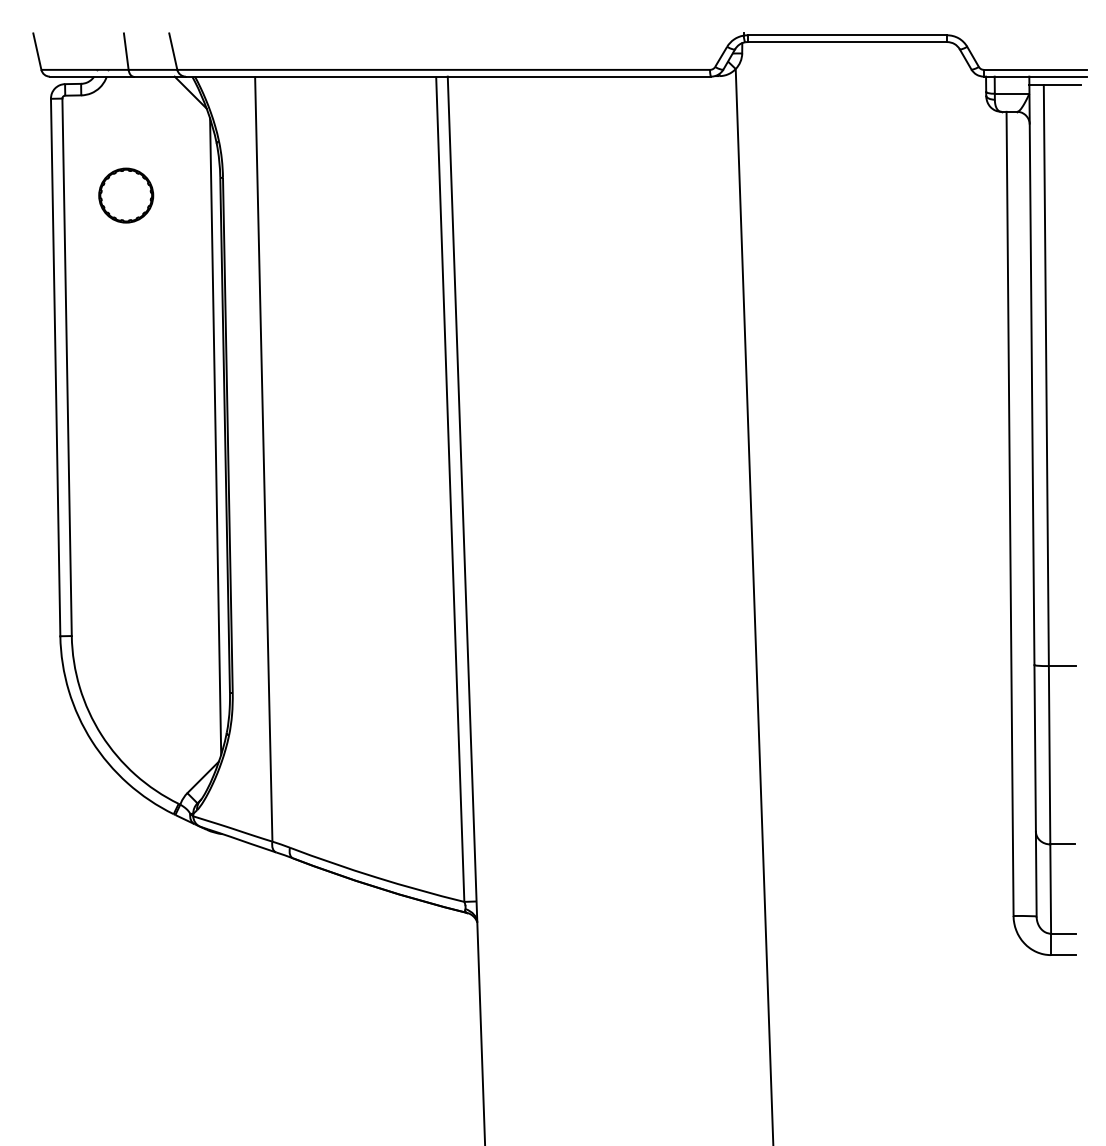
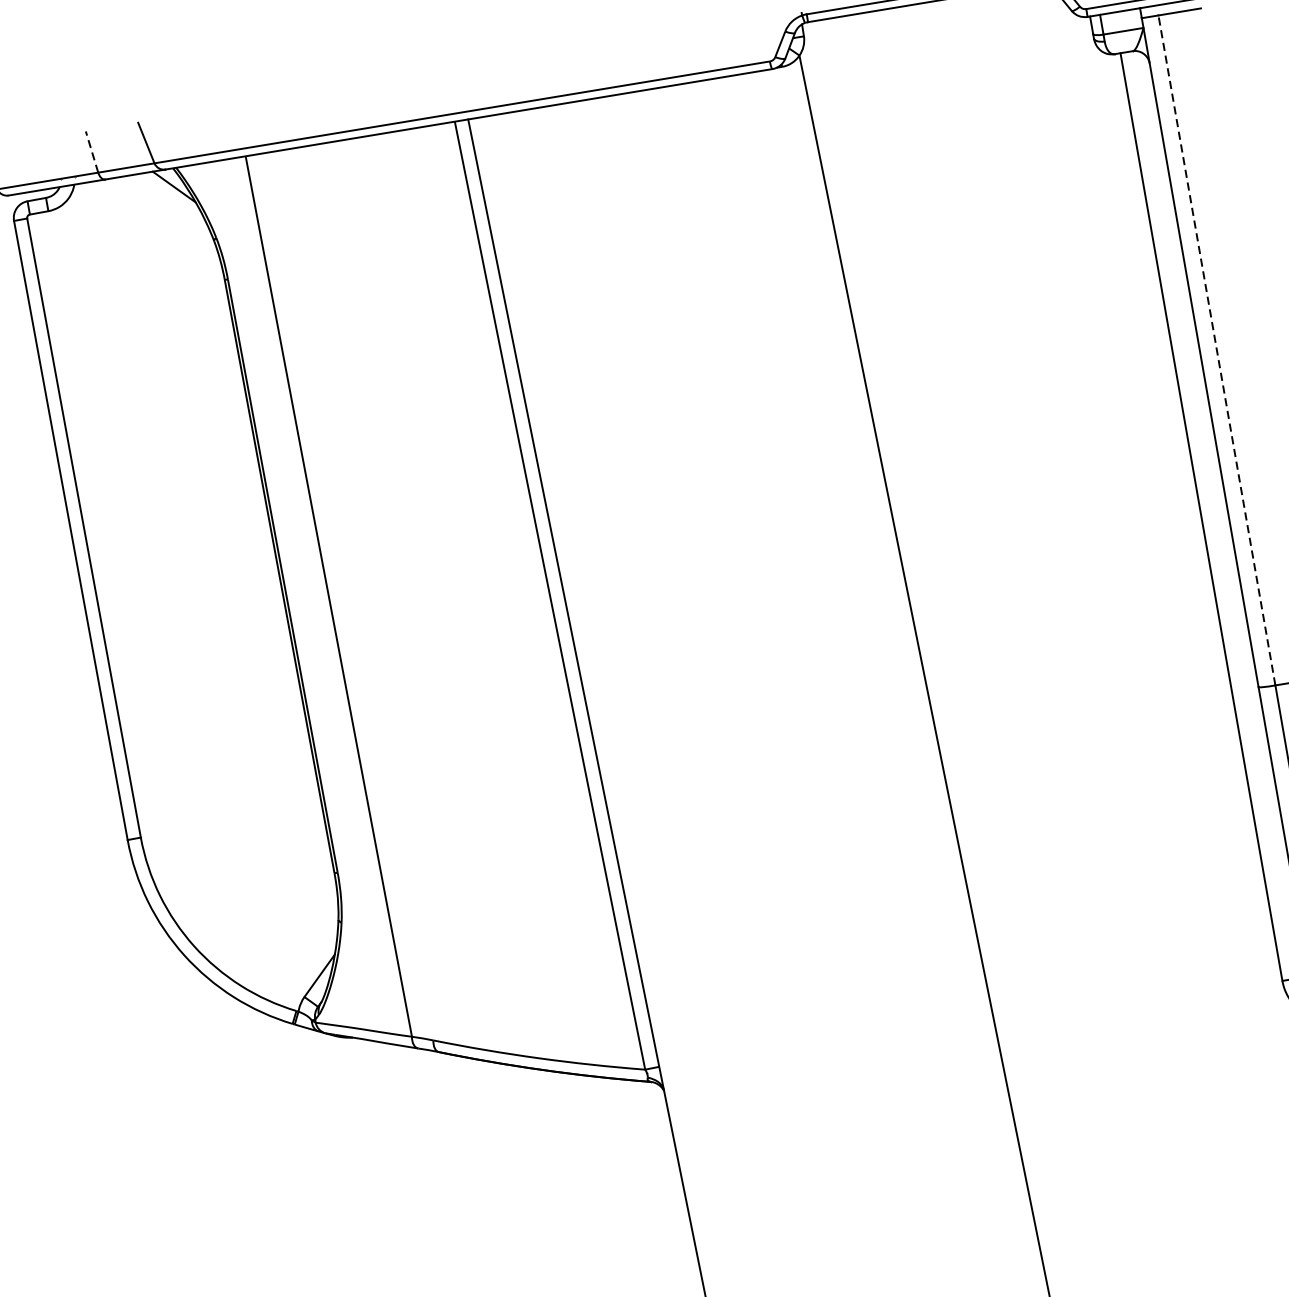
line: (126, 51) -> (92, 151), solid -> dashed
part: (126, 195) -> (119, 318), removed
line: (1046, 375) -> (1217, 350), solid -> dashed
line: (215, 436) -> (268, 579), removed

